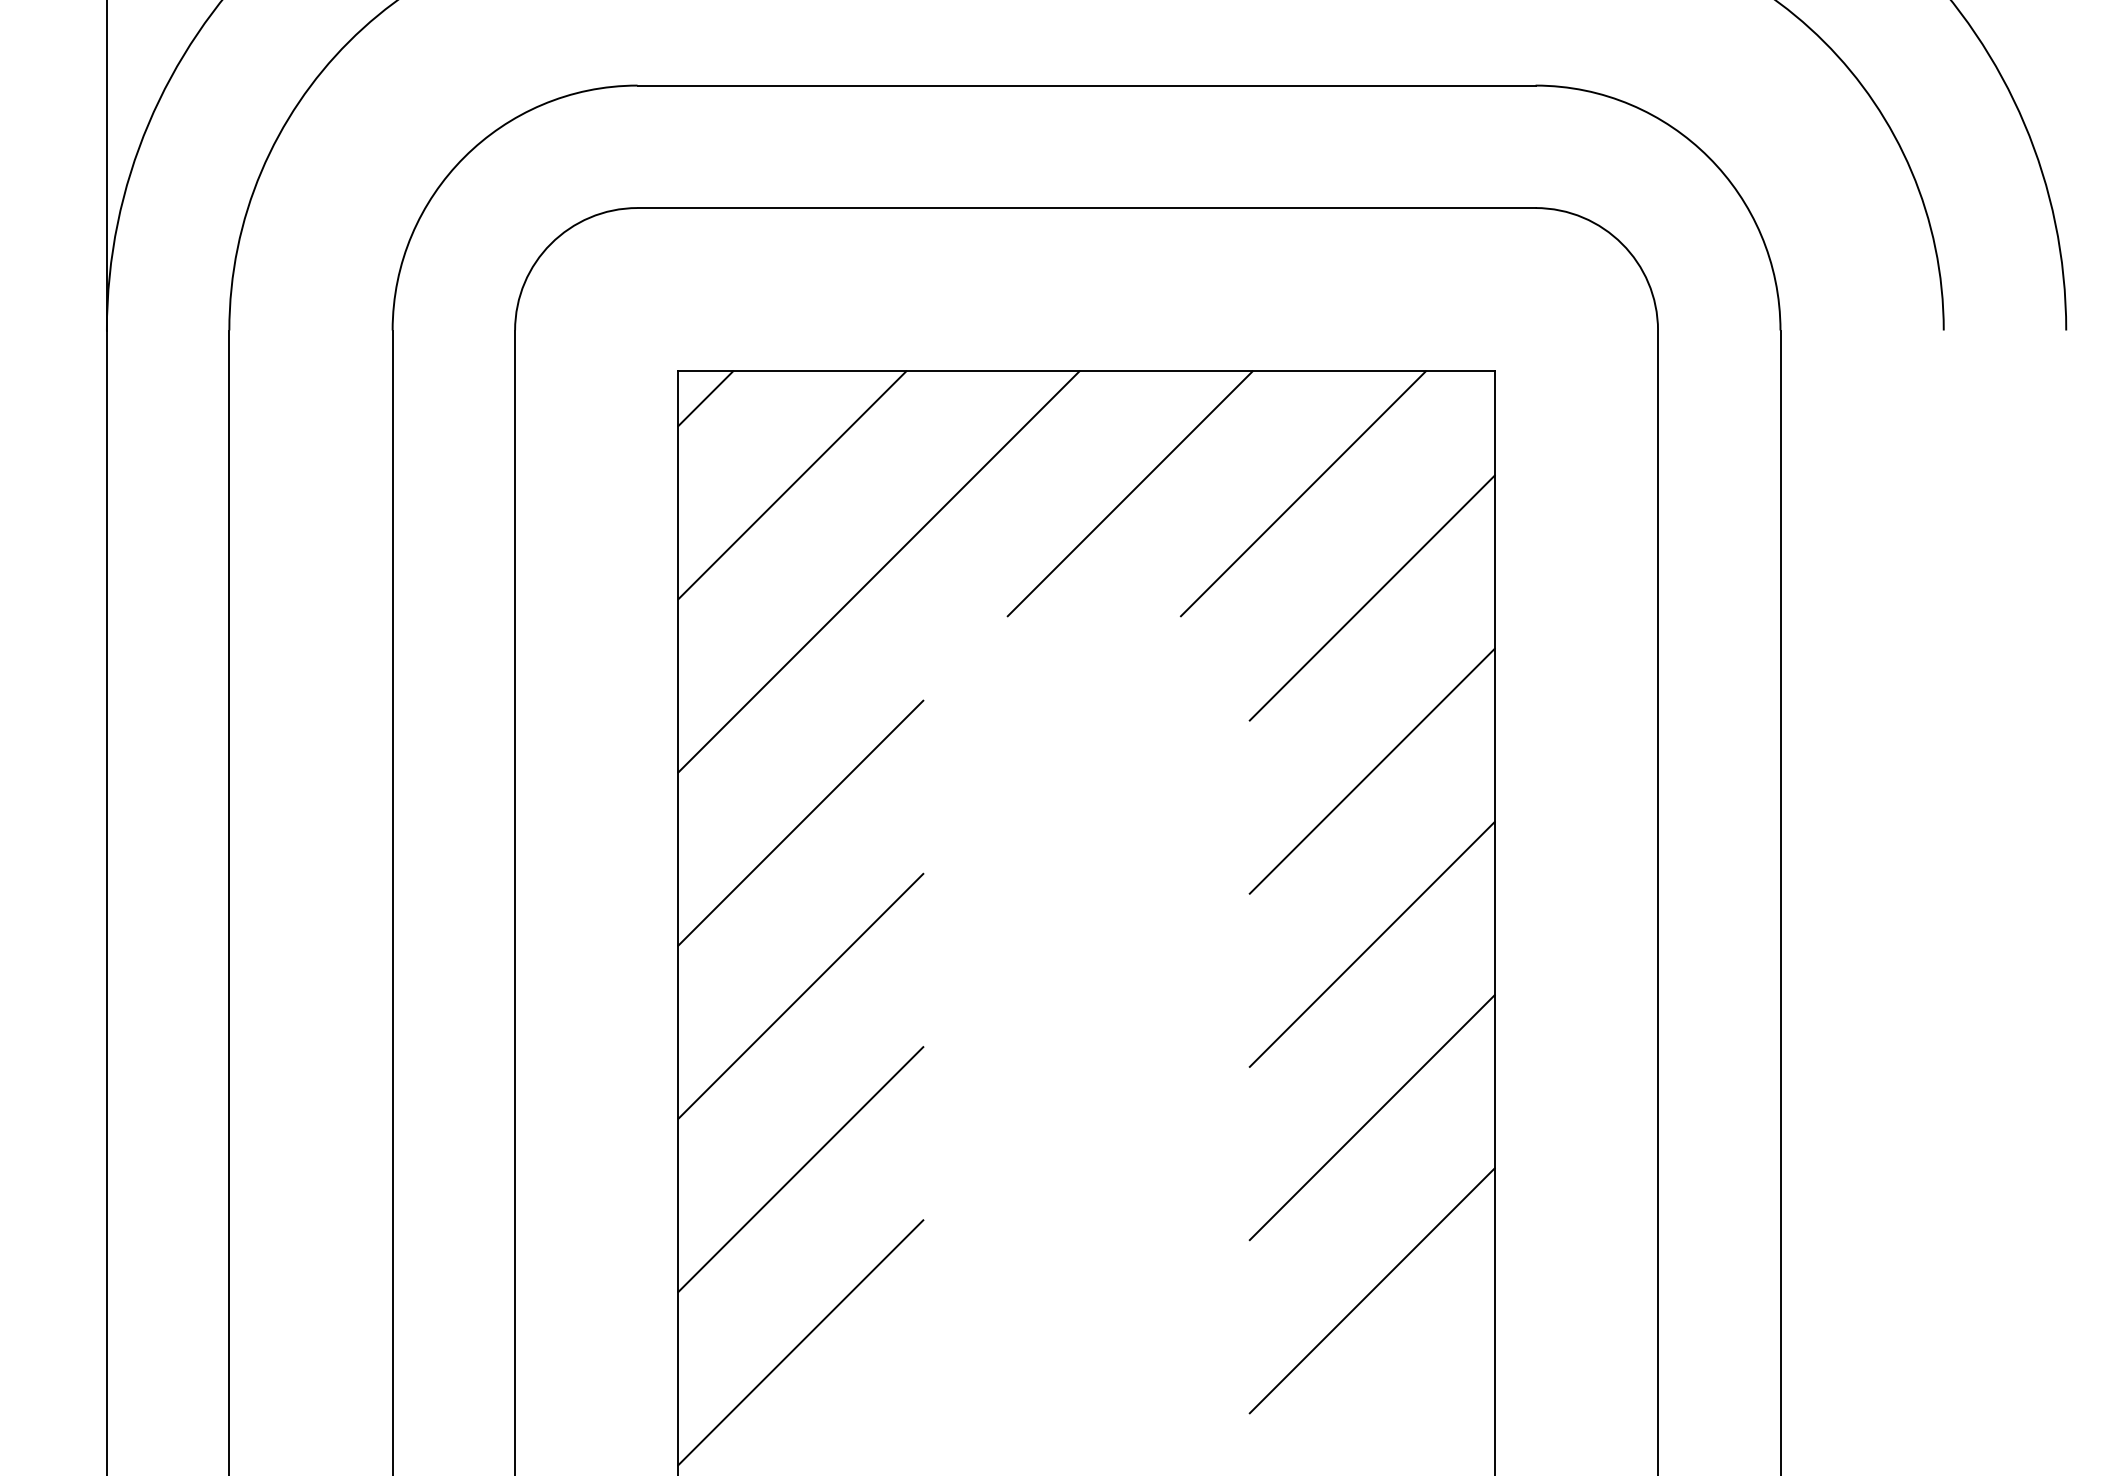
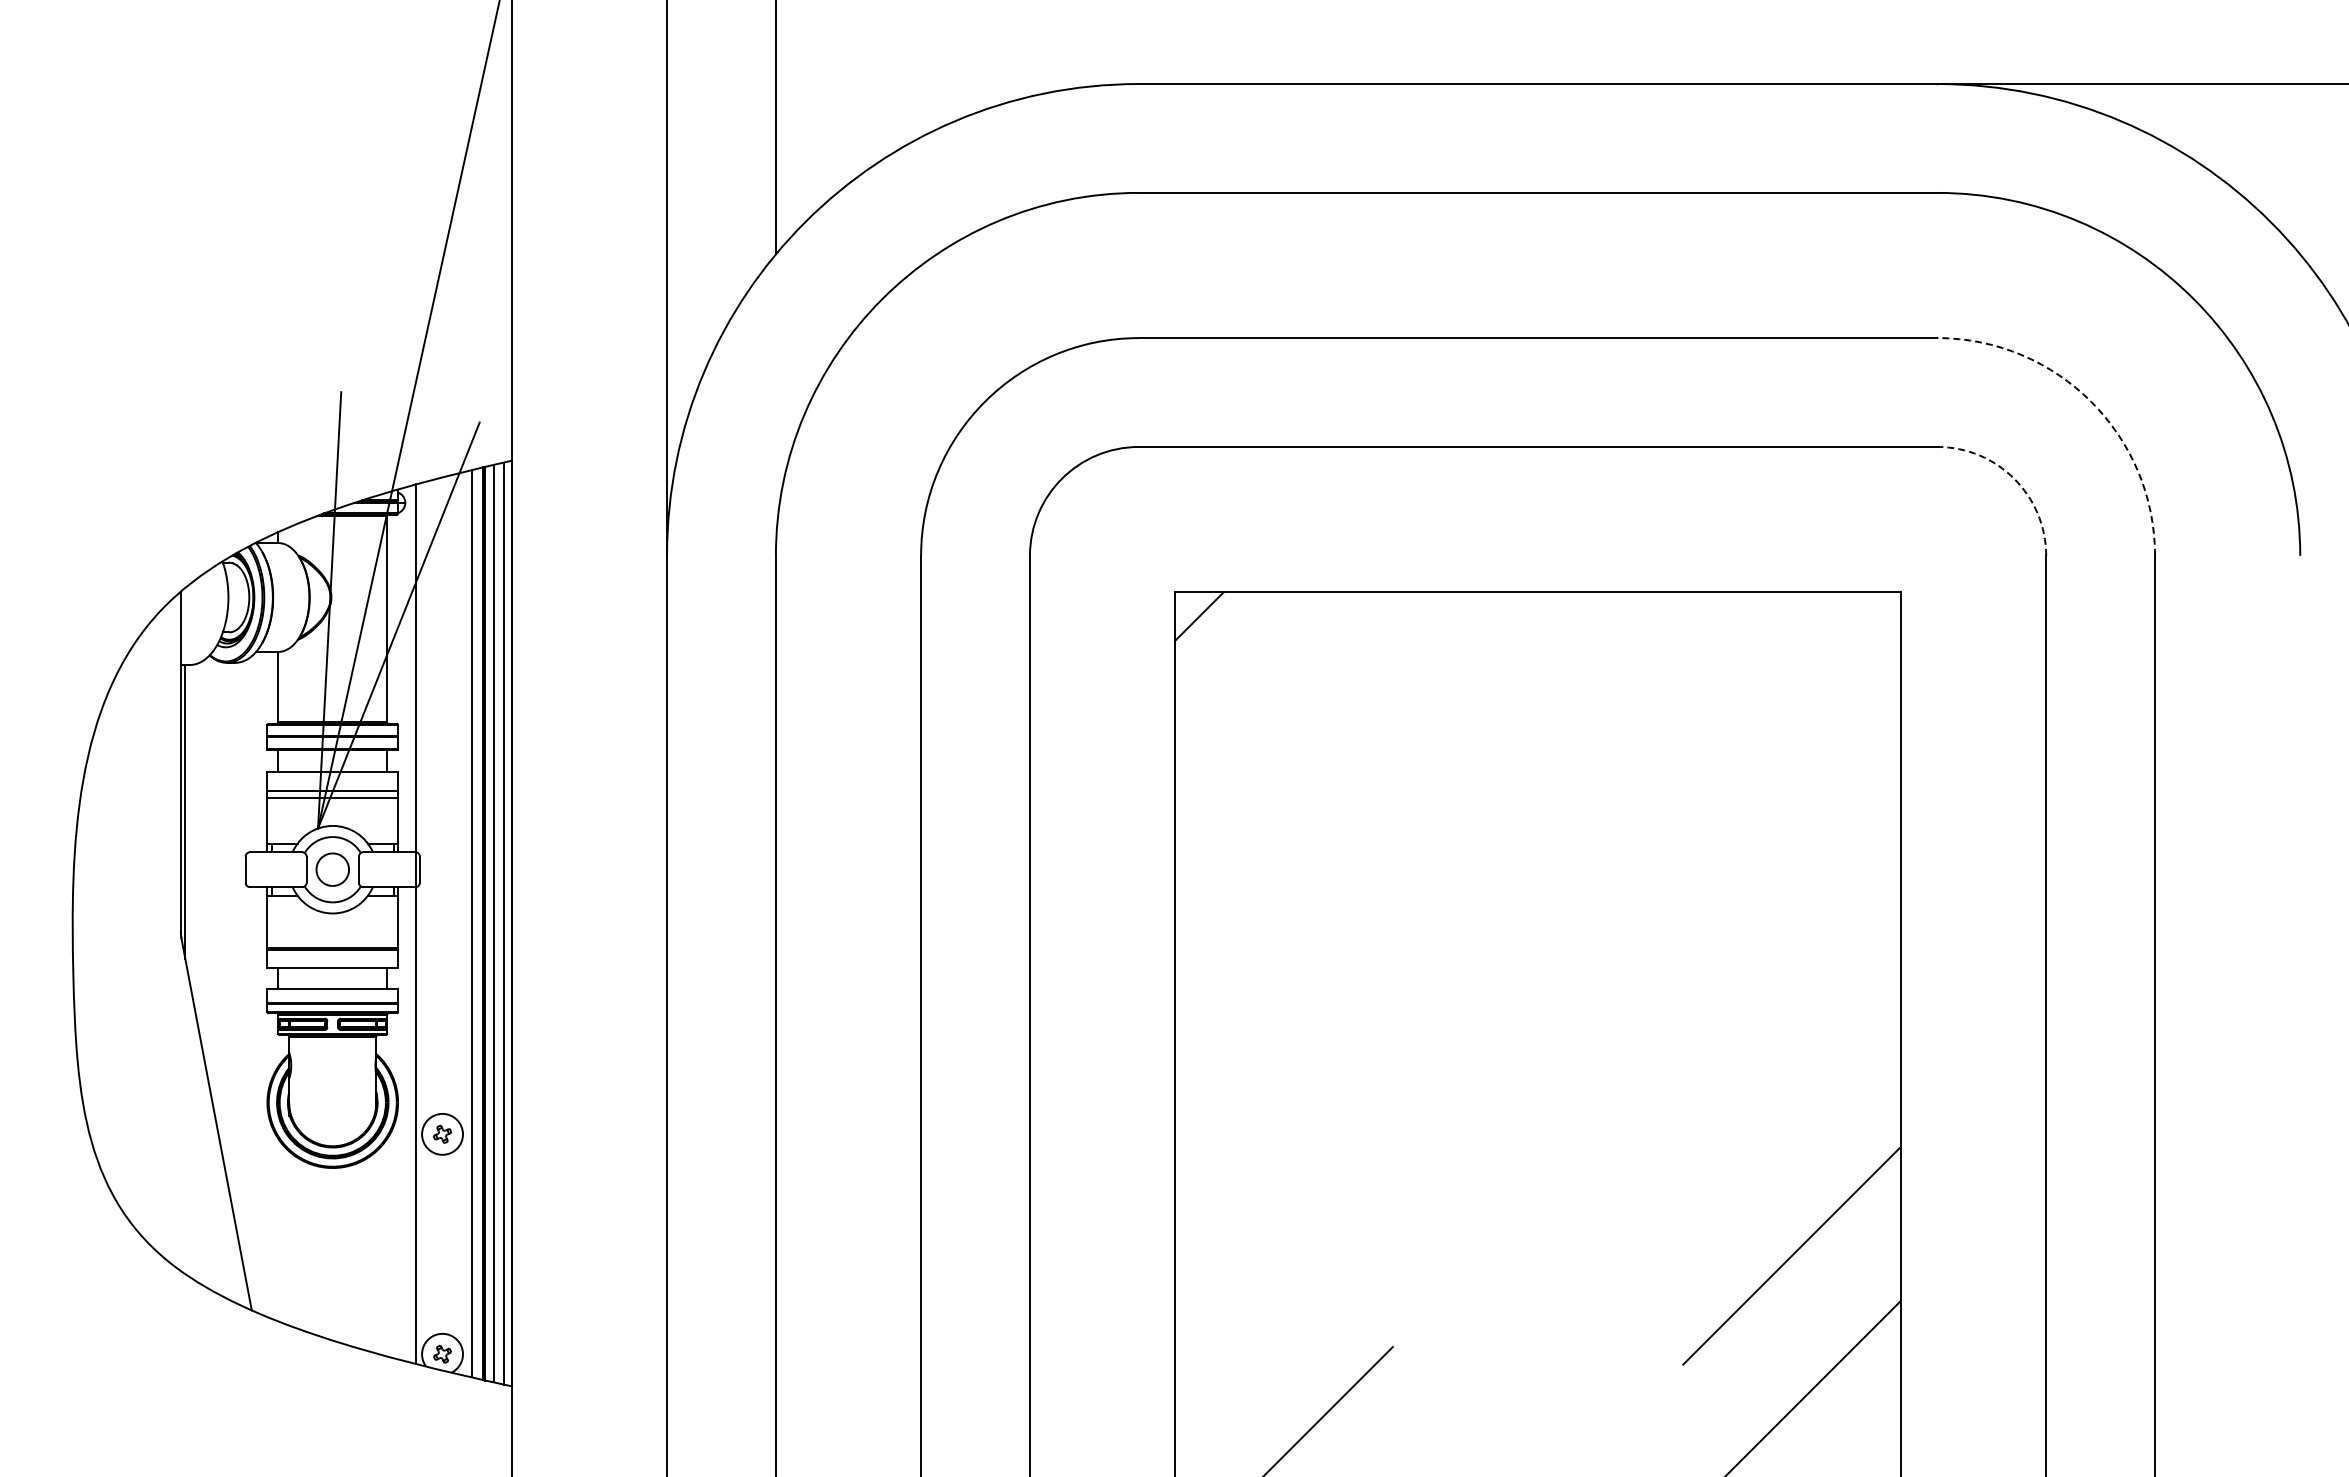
arc: (1708, 156) -> (2091, 401), solid -> dashed
arc: (1622, 243) -> (2014, 478), solid -> dashed
line: (792, 485) -> (1276, 693), removed
line: (1129, 493) -> (1576, 700), removed
line: (1302, 493) -> (1730, 700), removed
line: (878, 571) -> (1353, 770), removed
line: (1372, 597) -> (1792, 793), removed
line: (1372, 770) -> (1792, 947), removed
line: (800, 822) -> (1283, 993), removed
line: (1372, 944) -> (1792, 1101), removed
line: (800, 995) -> (1283, 1147), removed
line: (800, 1169) -> (1283, 1301), removed

